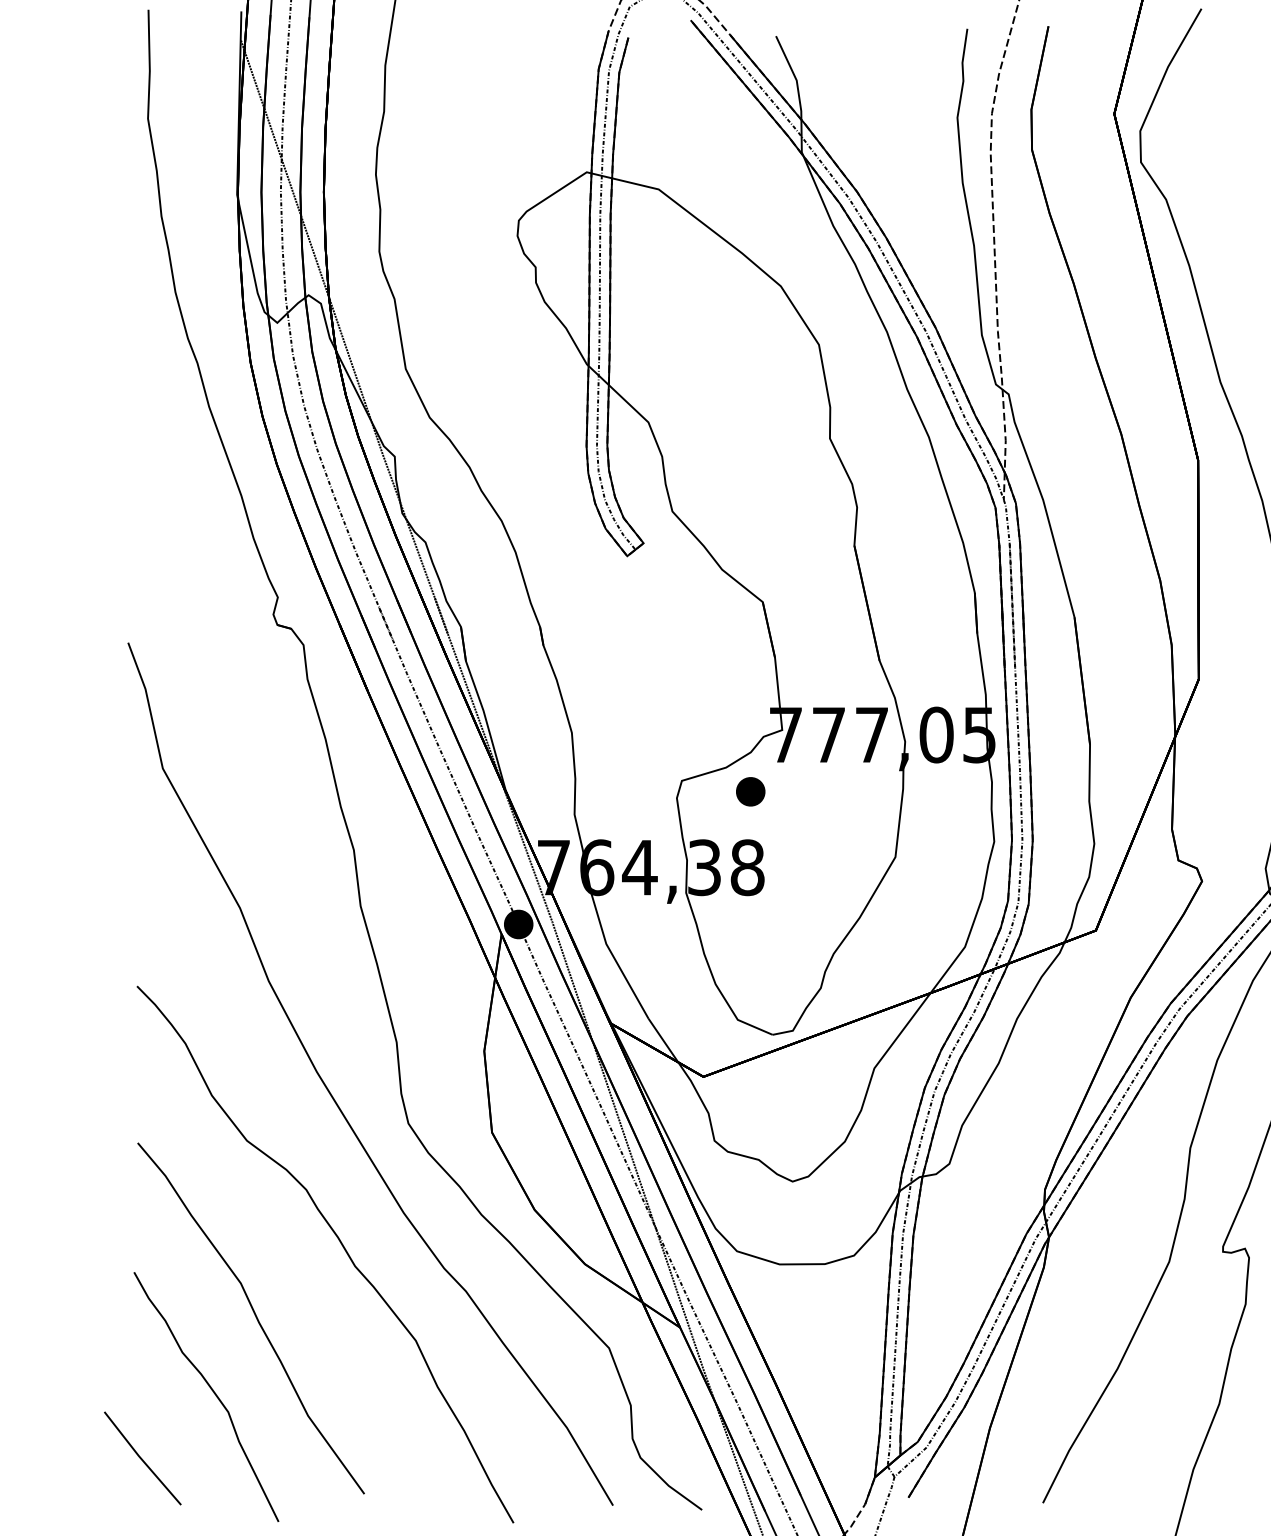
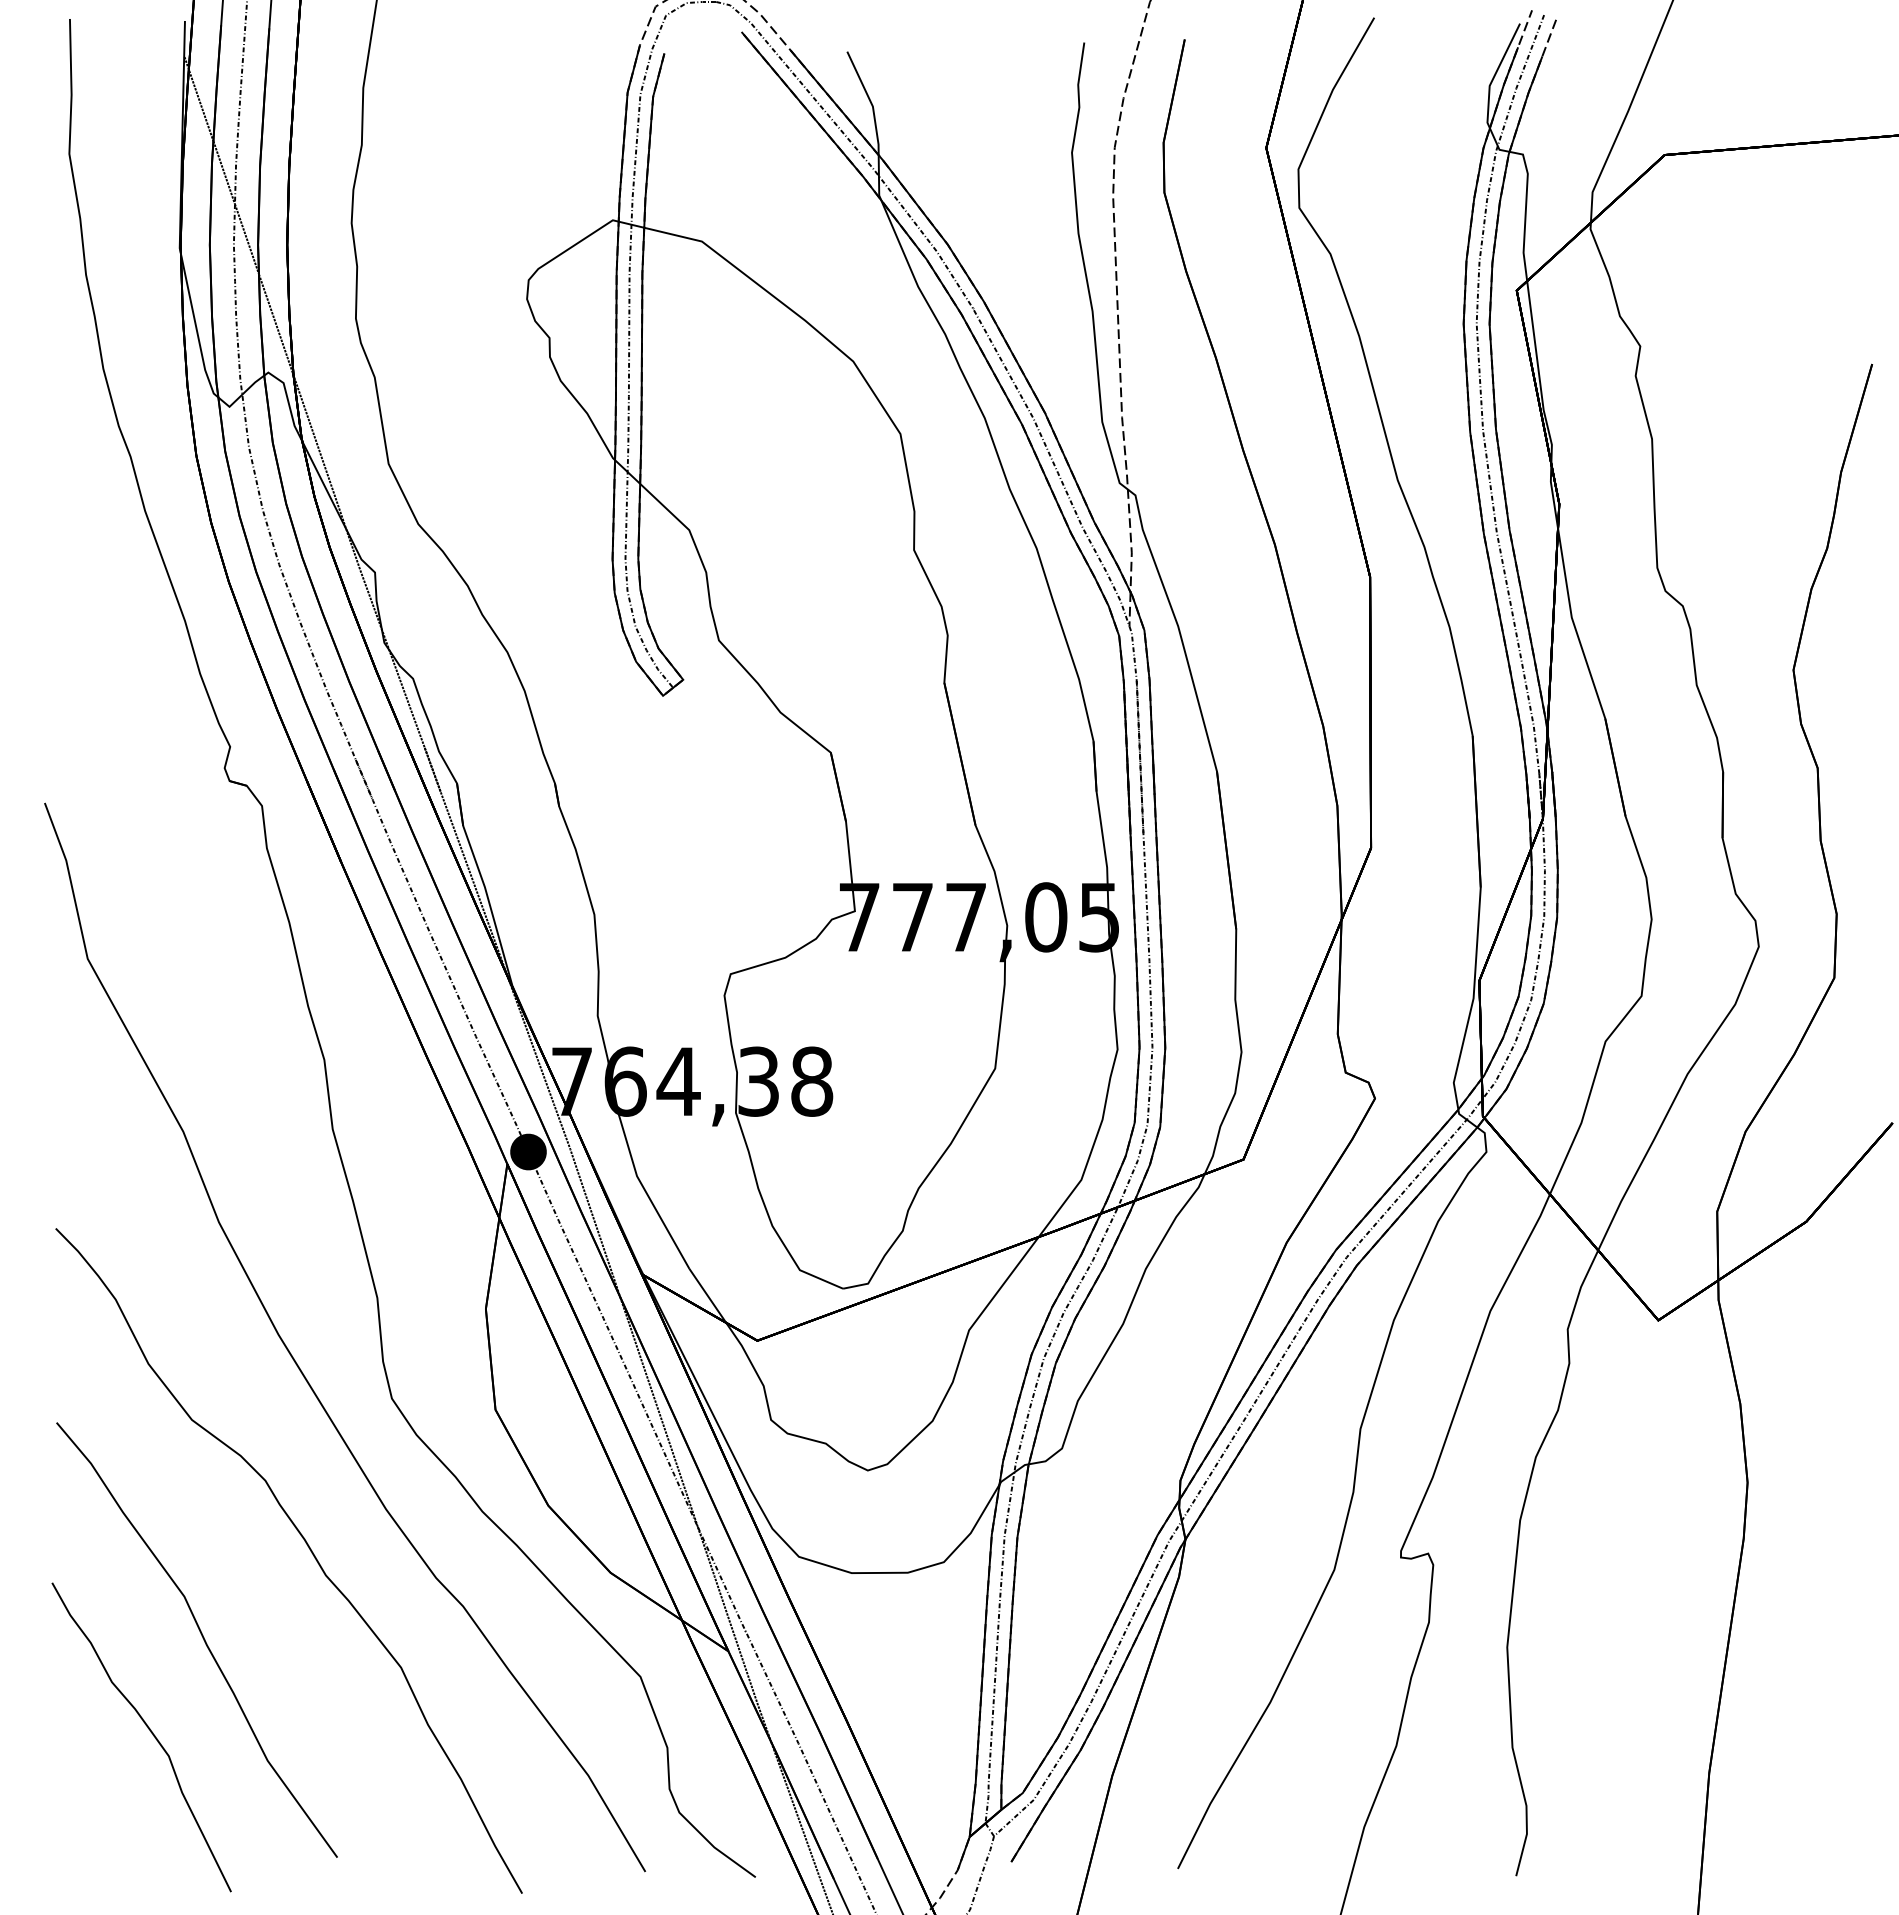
part: (750, 791) -> (815, 987), removed
line: (141, 1458) -> (61, 1813), removed

